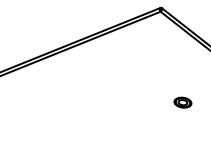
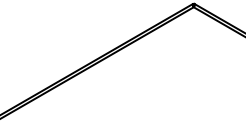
part: (182, 102) -> (225, 86), removed

